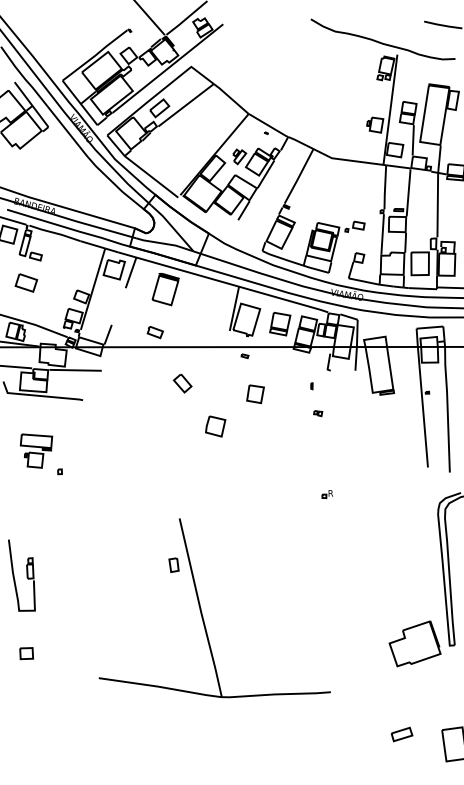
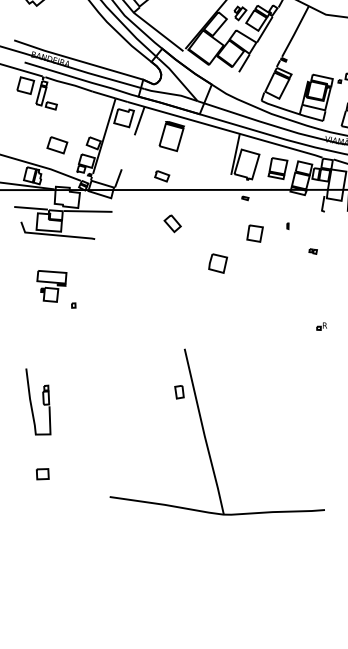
part: (26, 282) -> (57, 144), moved
part: (182, 383) -> (172, 223), moved
part: (311, 386) -> (287, 226), moved

